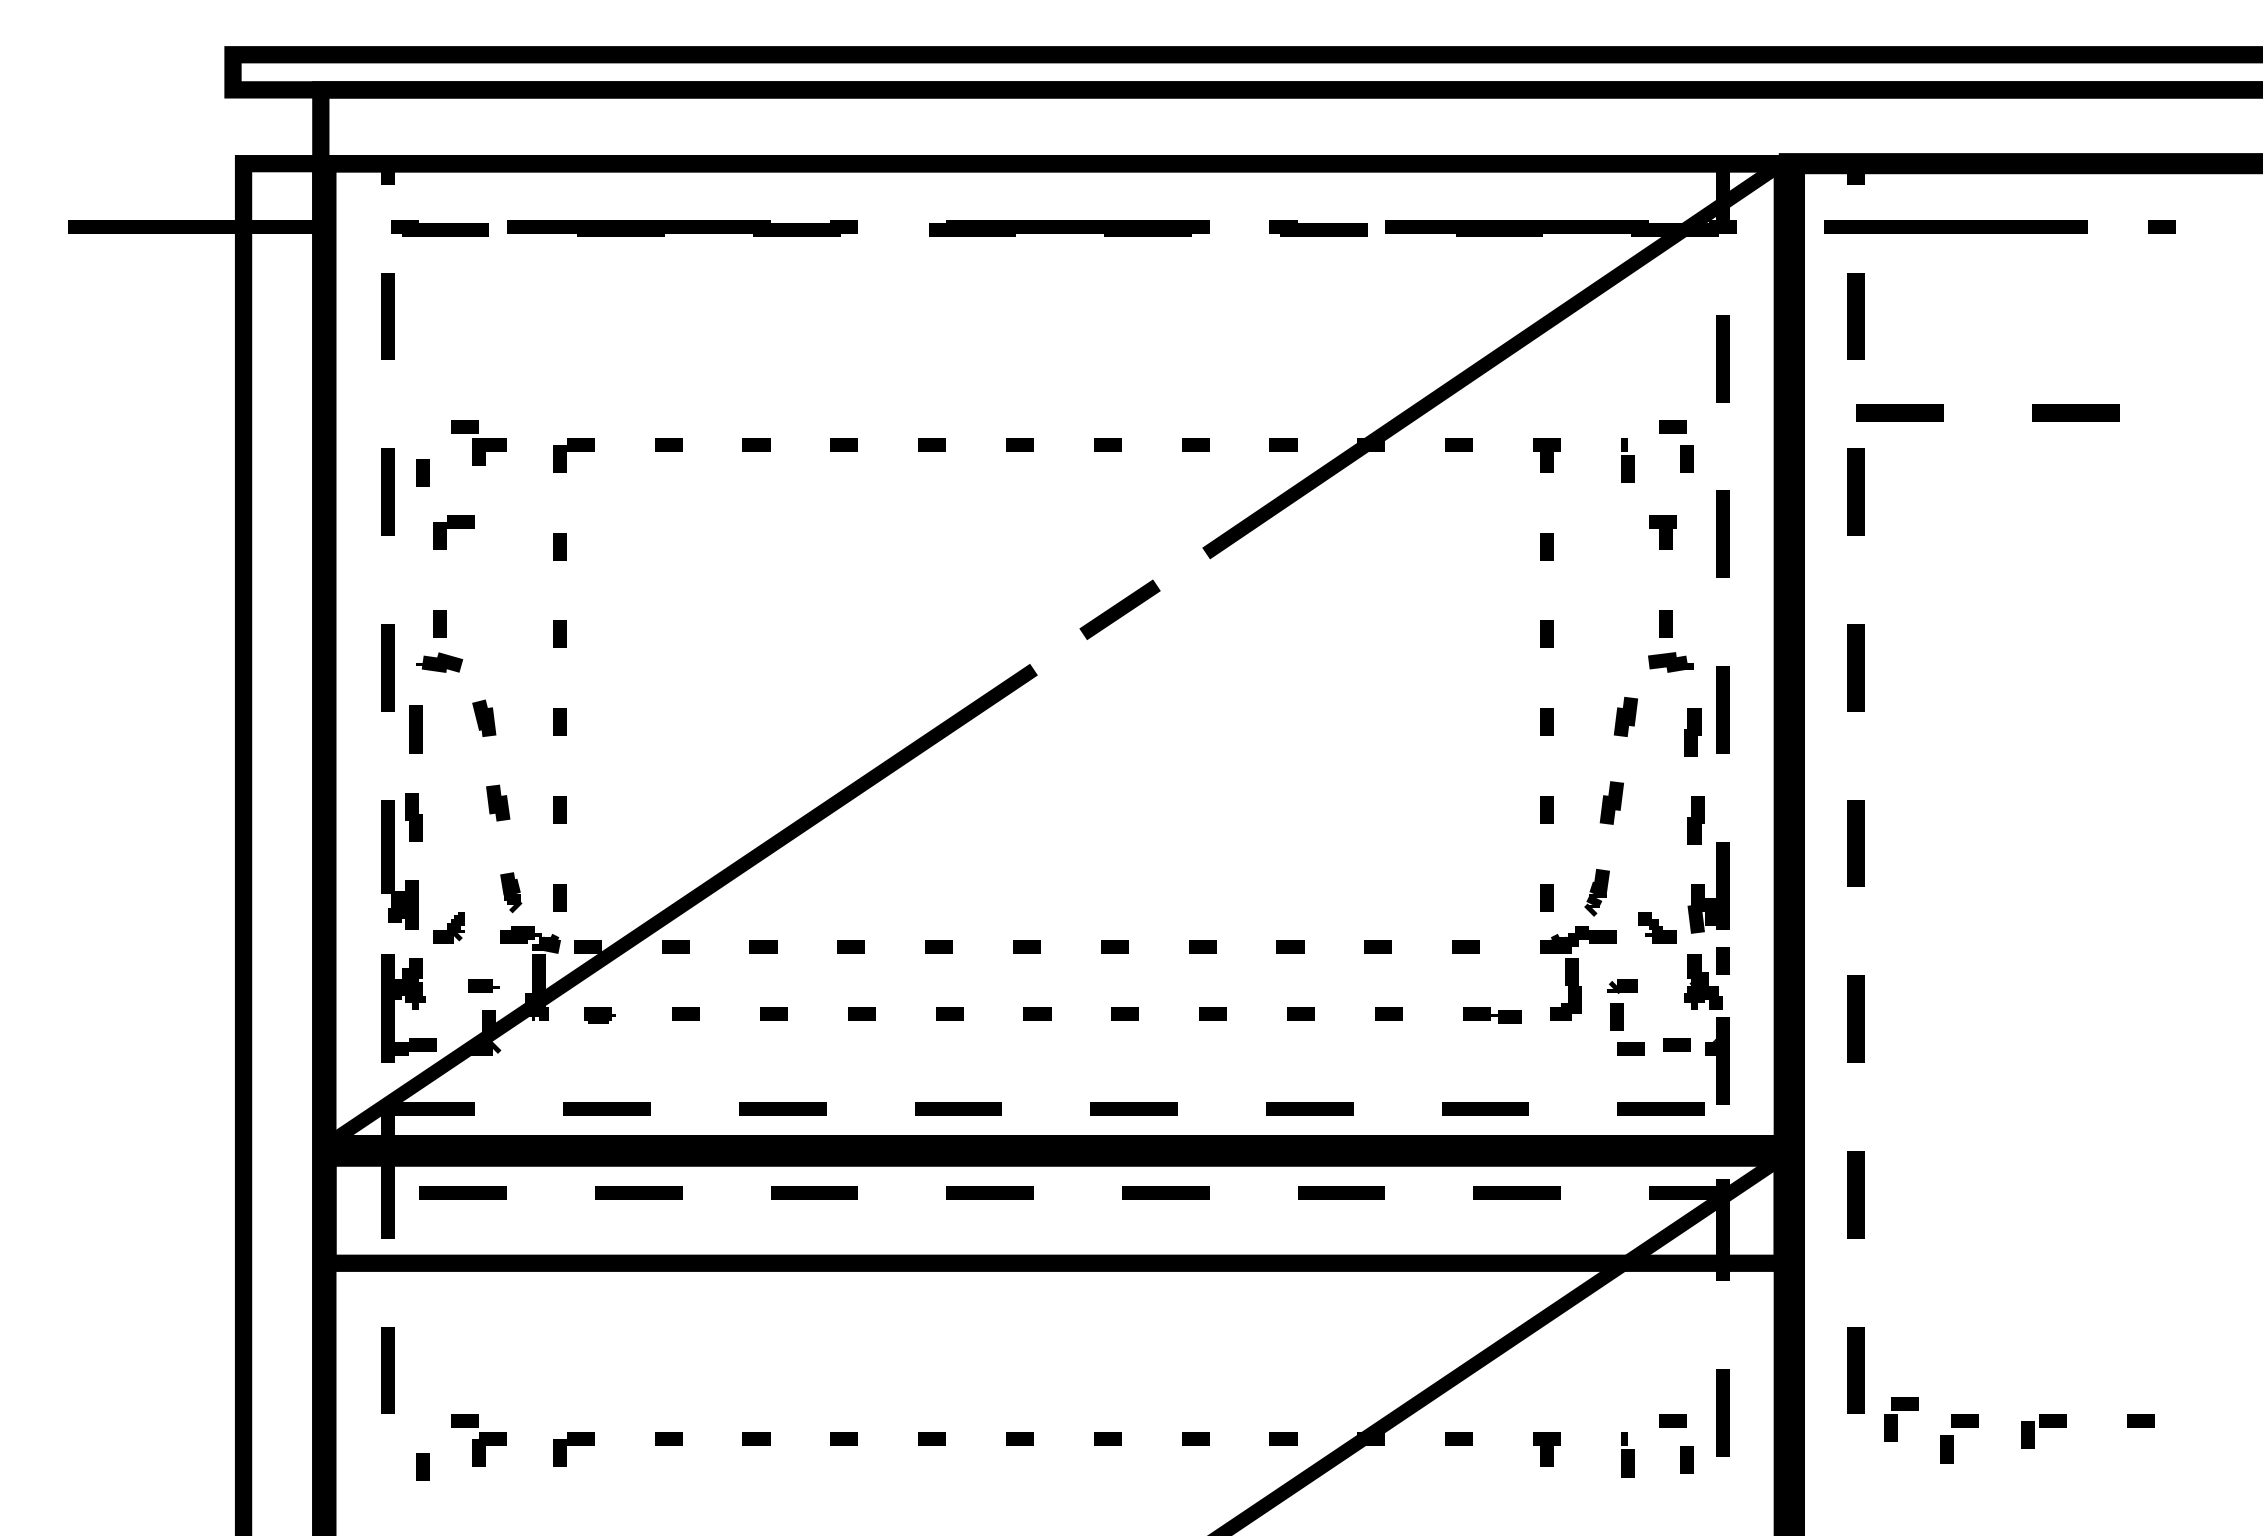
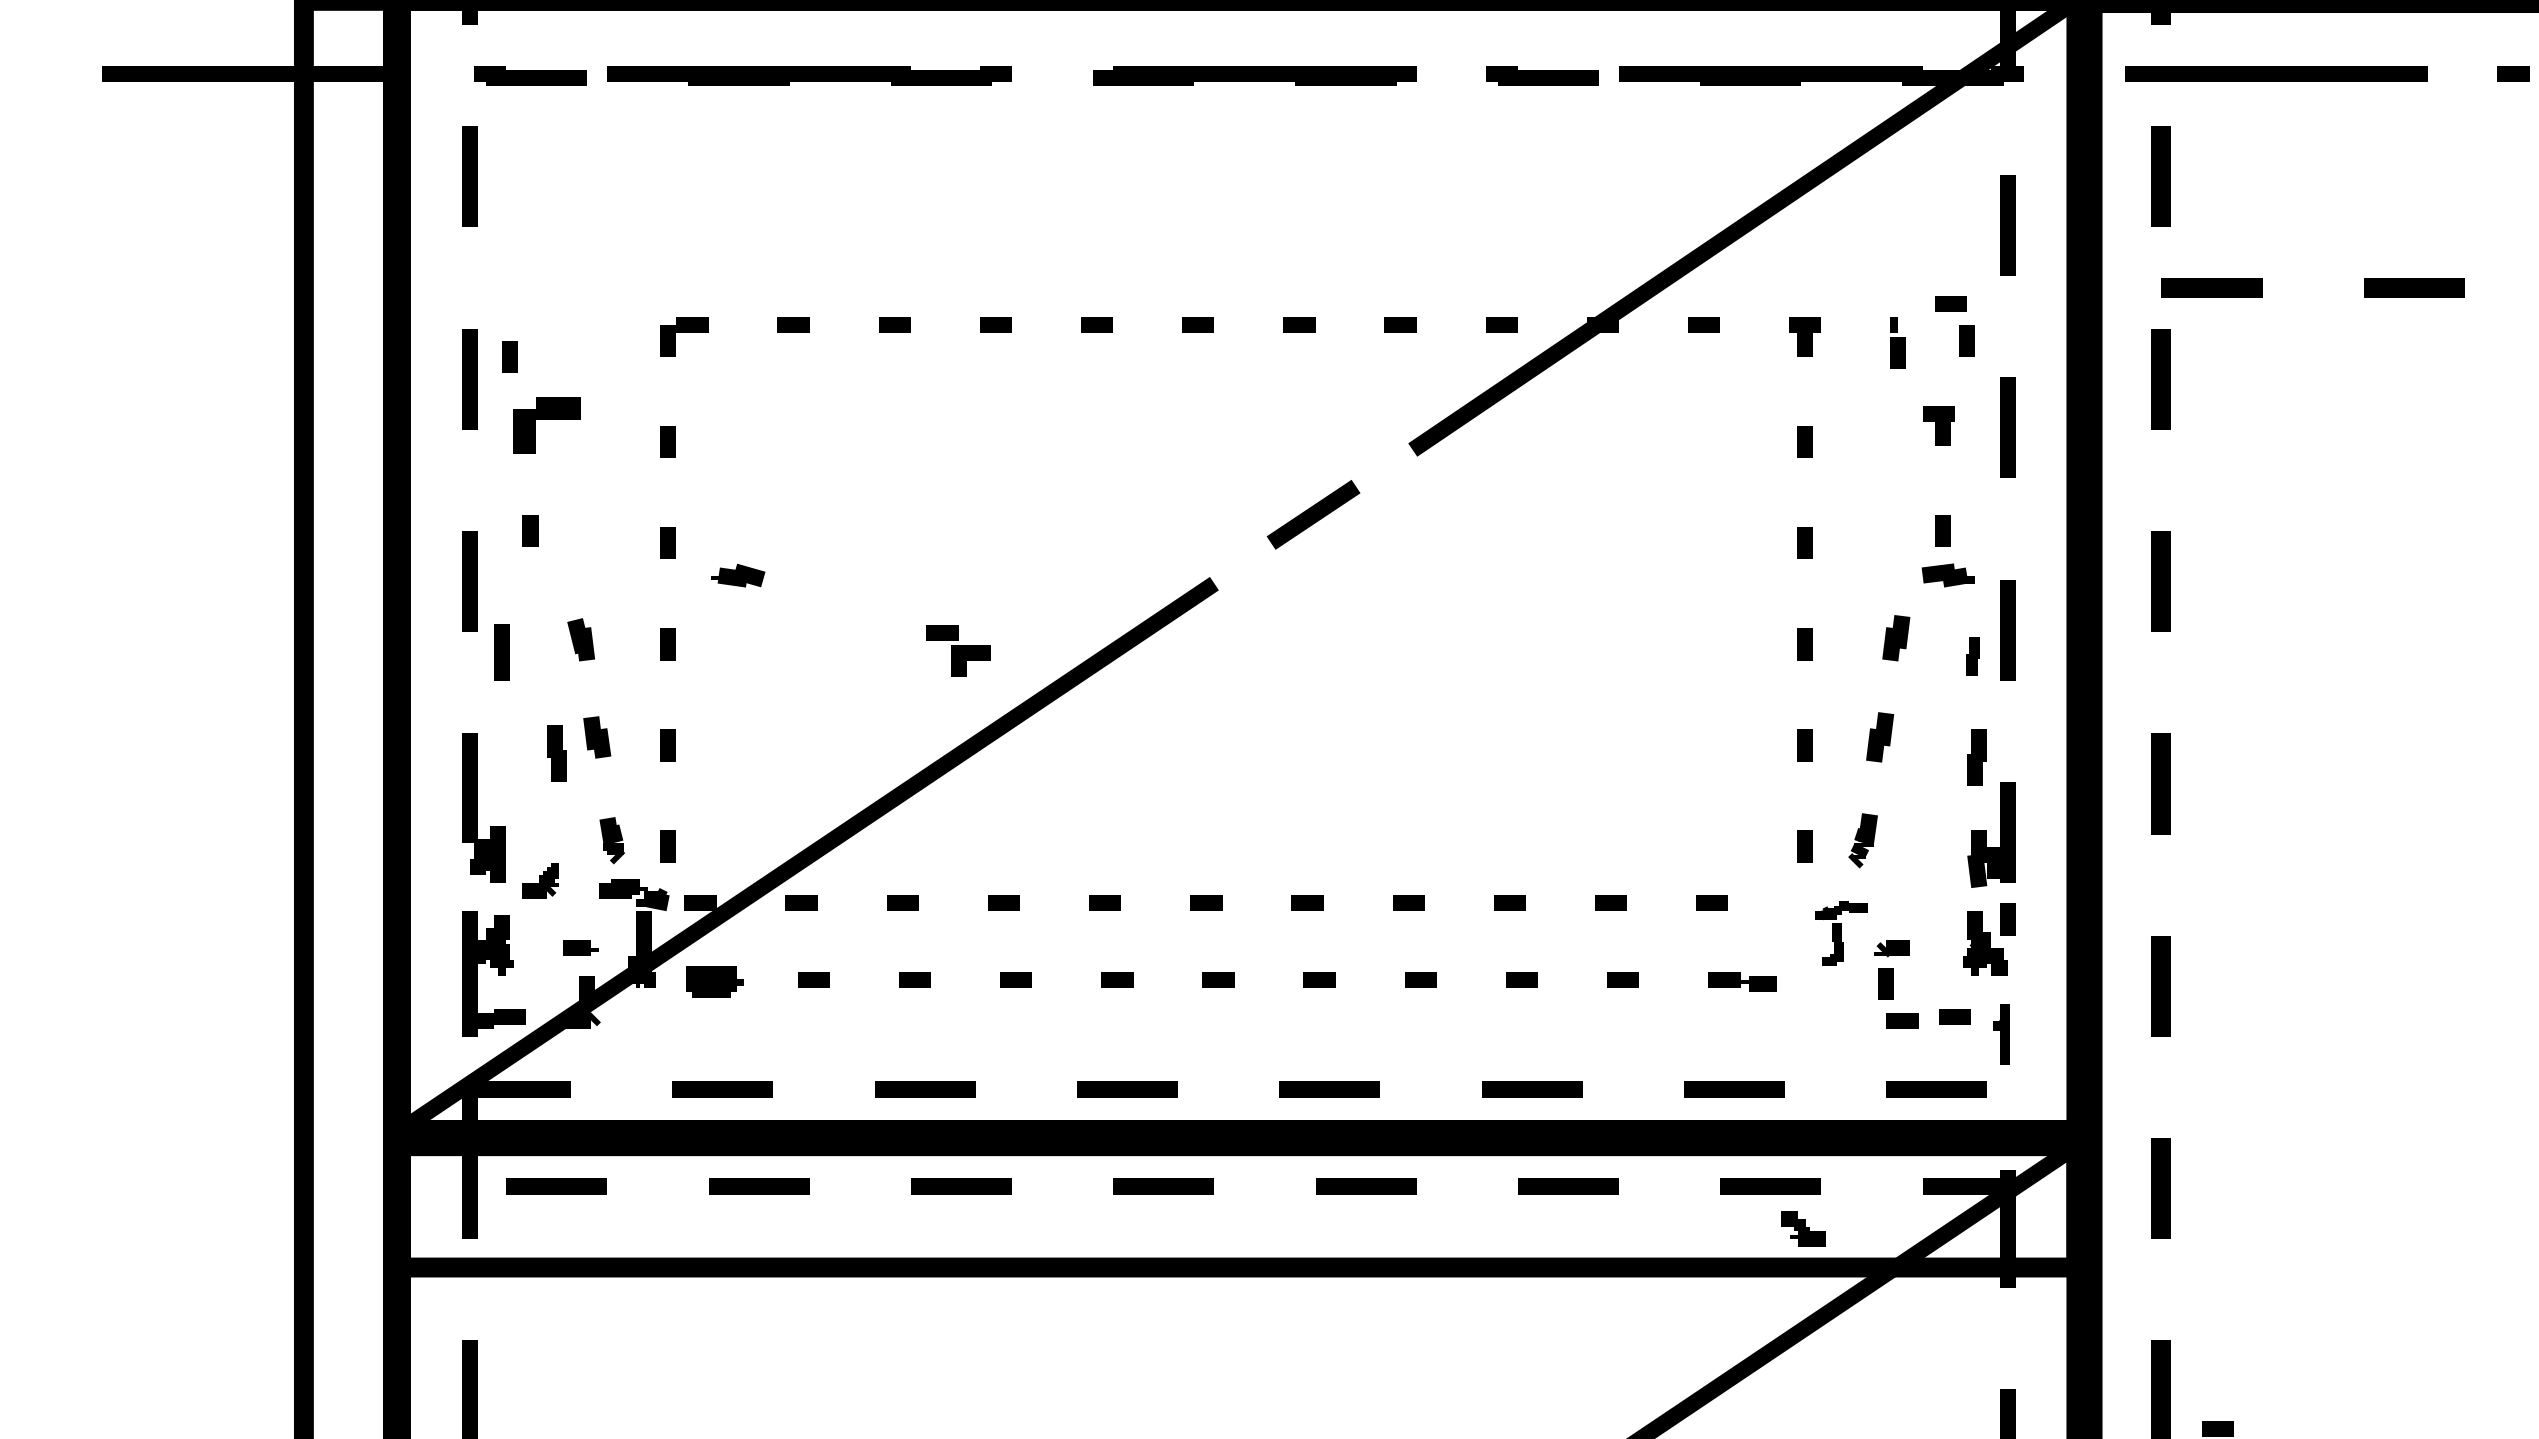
part: (478, 442) -> (958, 650), moved
part: (453, 532) -> (545, 425), size x1.4
part: (439, 662) -> (738, 575), moved
part: (1692, 732) -> (1972, 656), size x0.7
part: (413, 817) -> (556, 754), moved
part: (1657, 927) -> (1803, 1228), moved
part: (1578, 973) -> (1841, 933), size x0.6
part: (599, 1015) -> (713, 982), size x1.6
part: (1717, 1060) -> (2001, 1033), size x0.6

